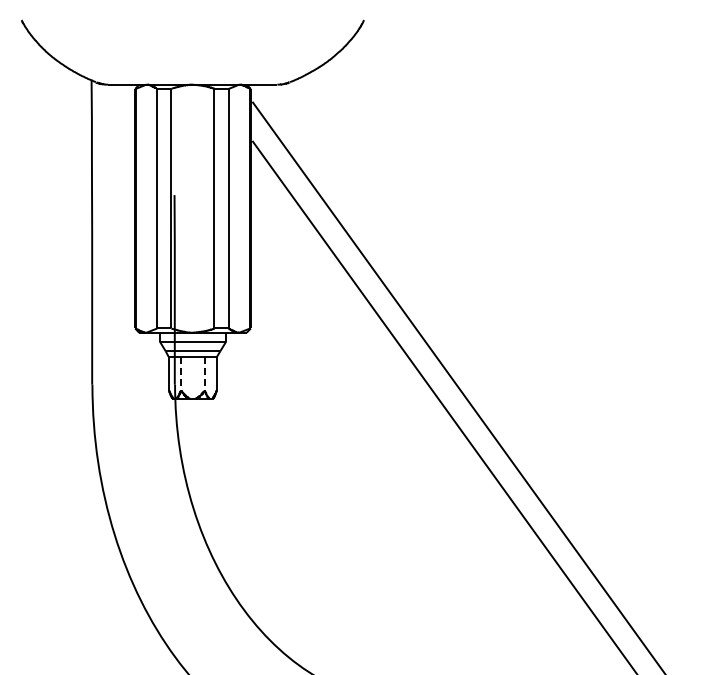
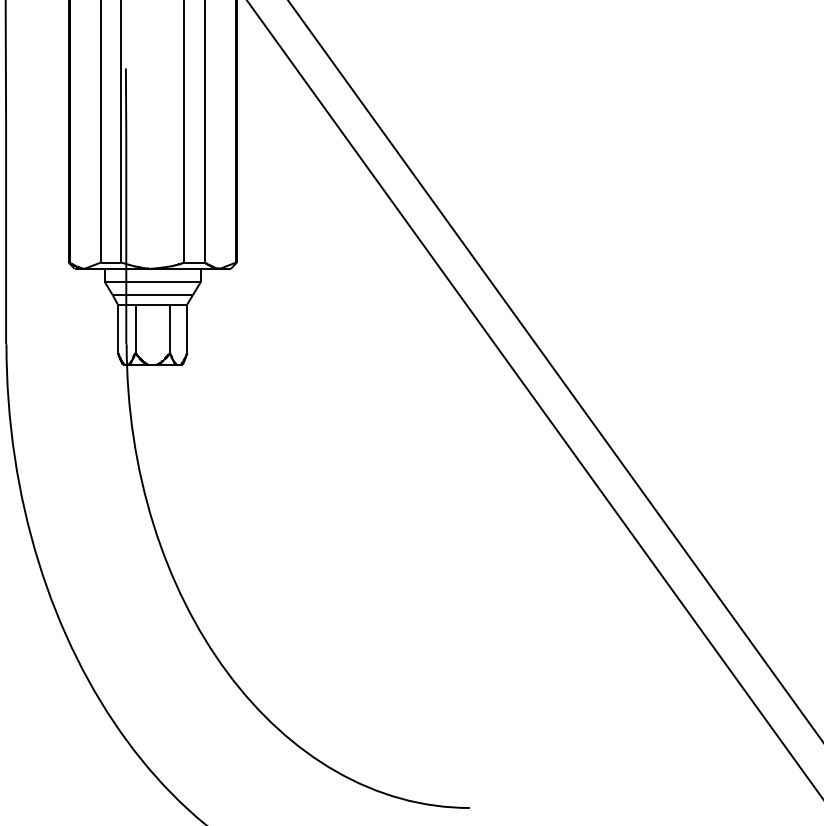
line: (181, 374) -> (136, 329), dashed -> solid
line: (204, 374) -> (169, 329), dashed -> solid

